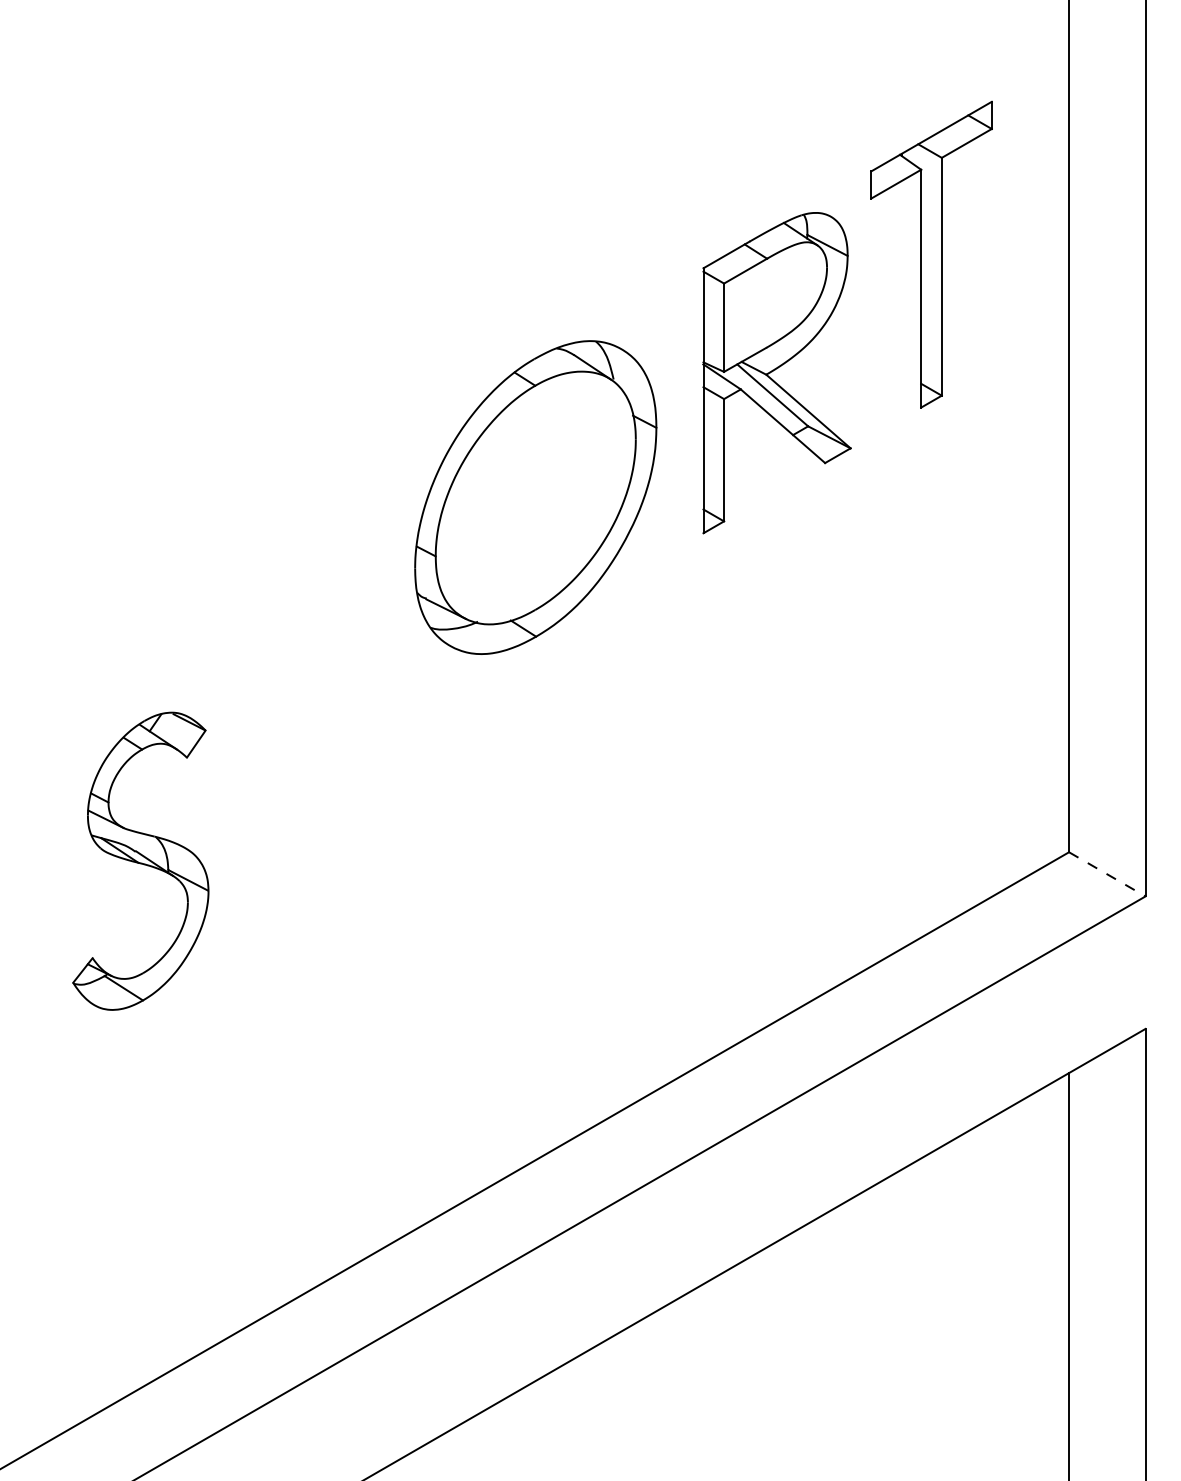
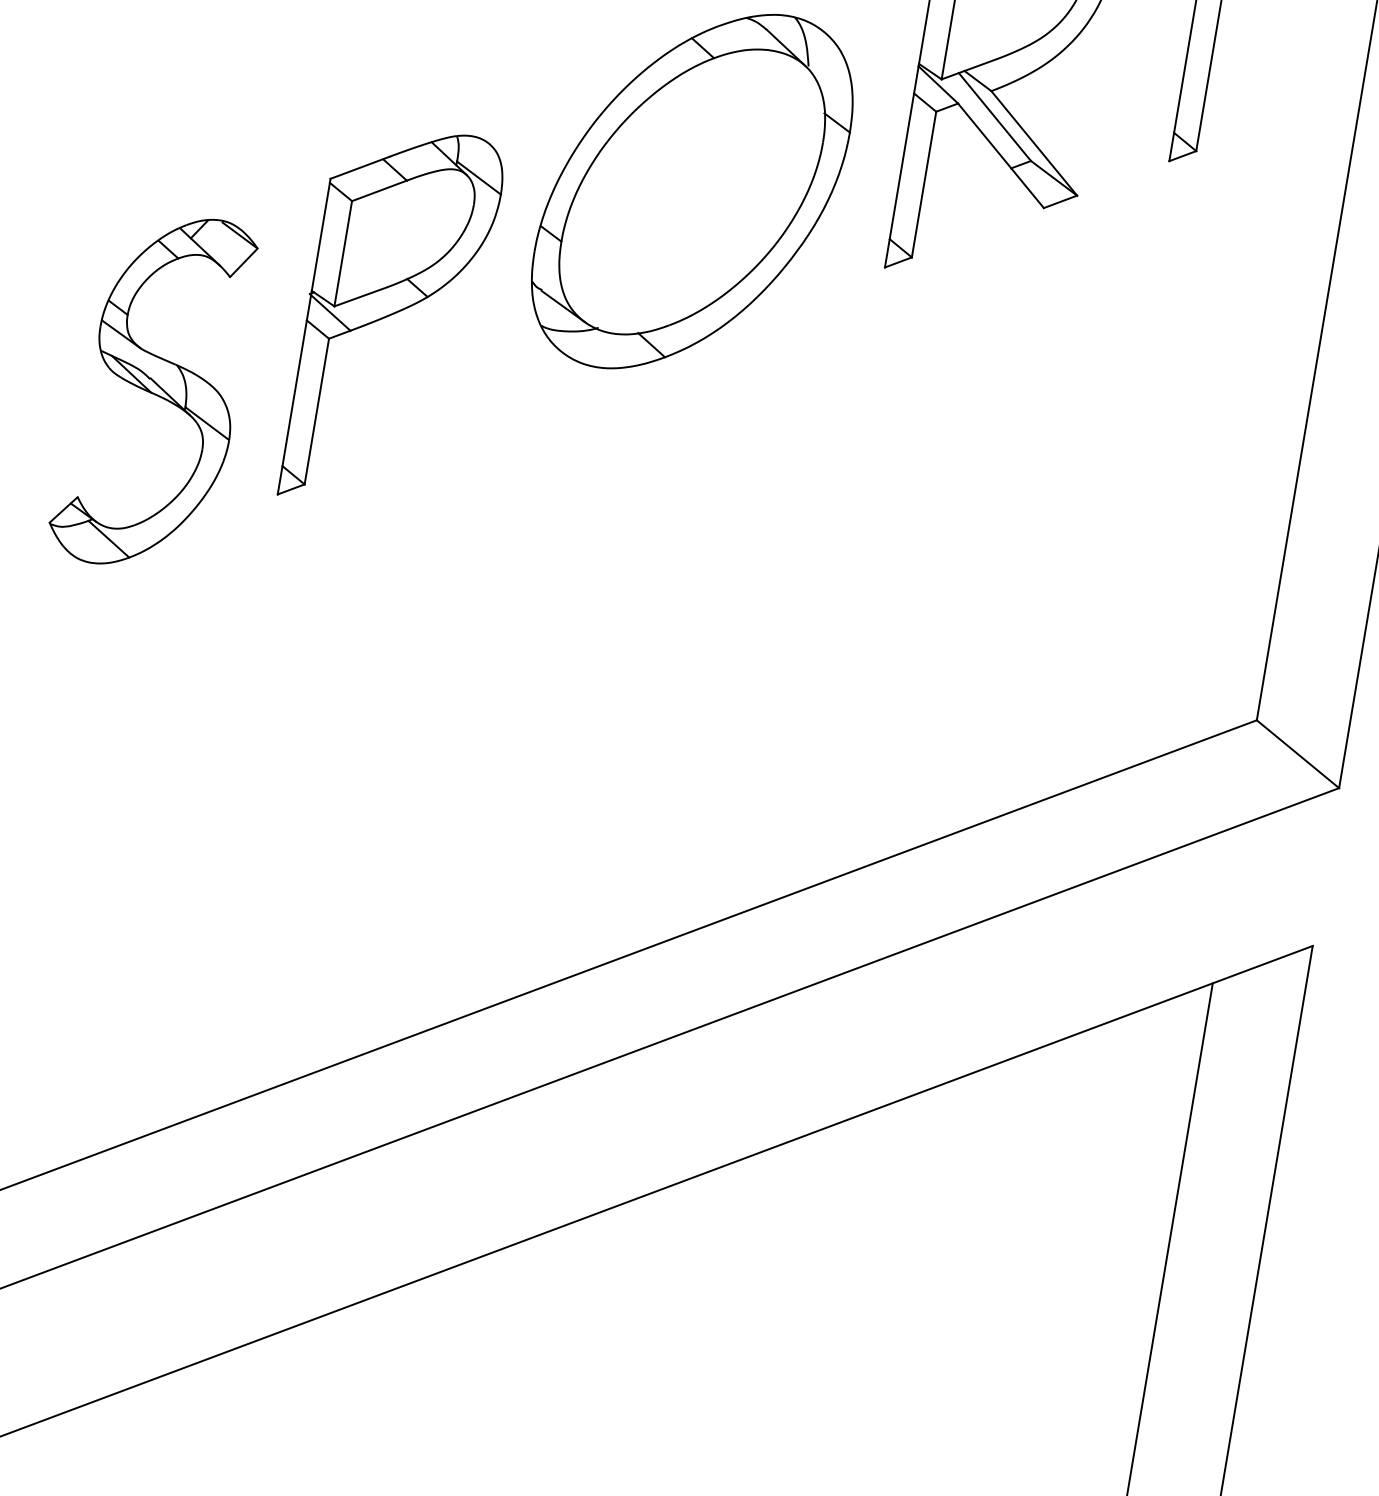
part: (308, 641) -> (392, 317), added
part: (140, 860) -> (154, 390), moved
line: (1107, 874) -> (1298, 754), dashed -> solid

